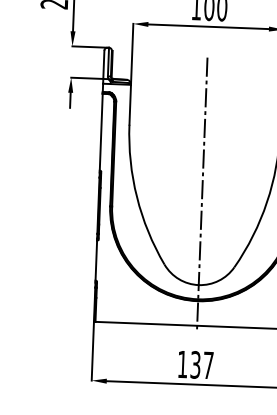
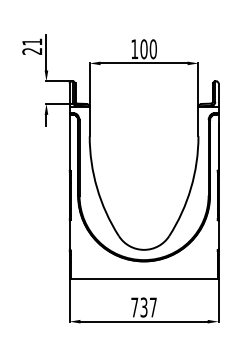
line: (202, 194) -> (144, 184), removed
text: (182, 364) -> (134, 307), 137 -> 737

